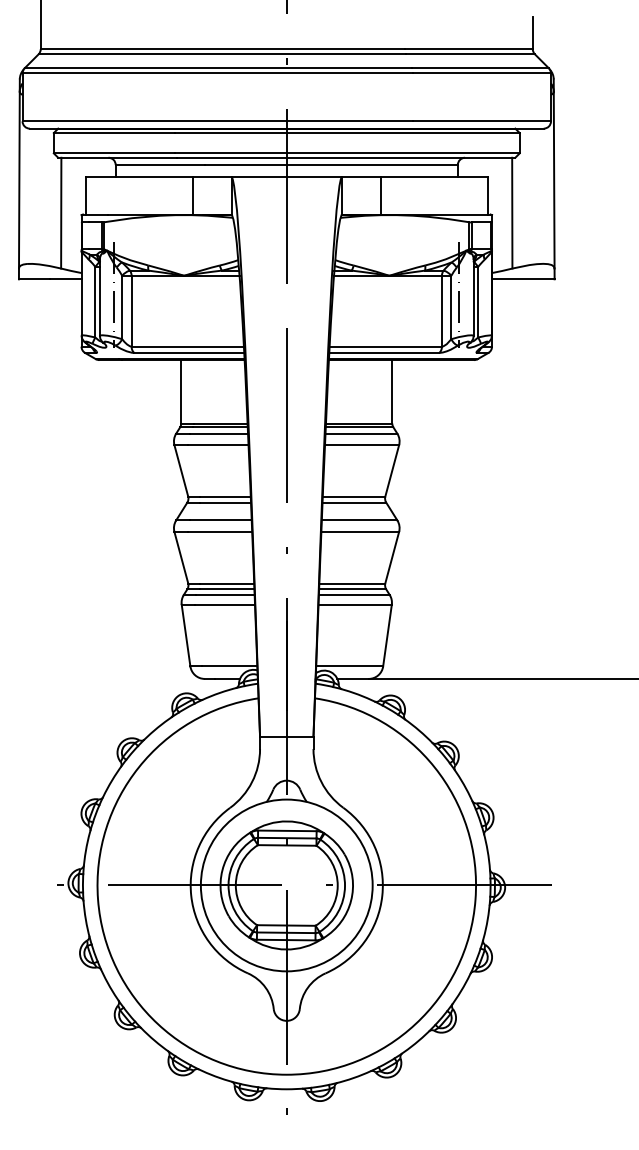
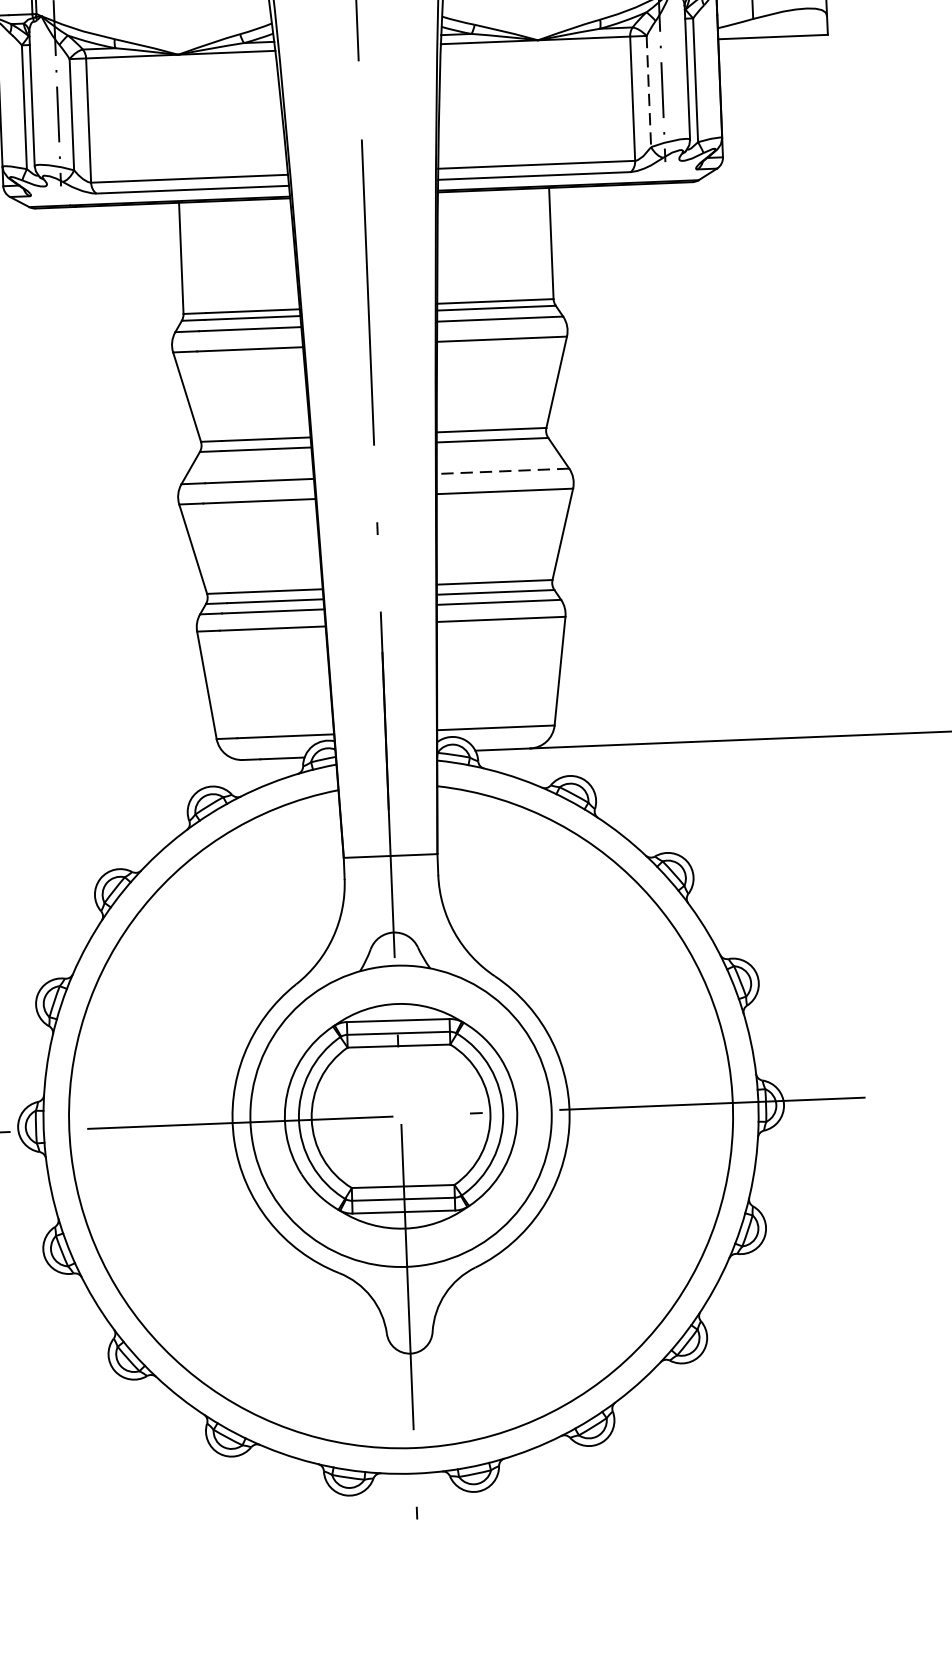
line: (451, 307) -> (649, 91), solid -> dashed
line: (359, 520) -> (502, 471), solid -> dashed

